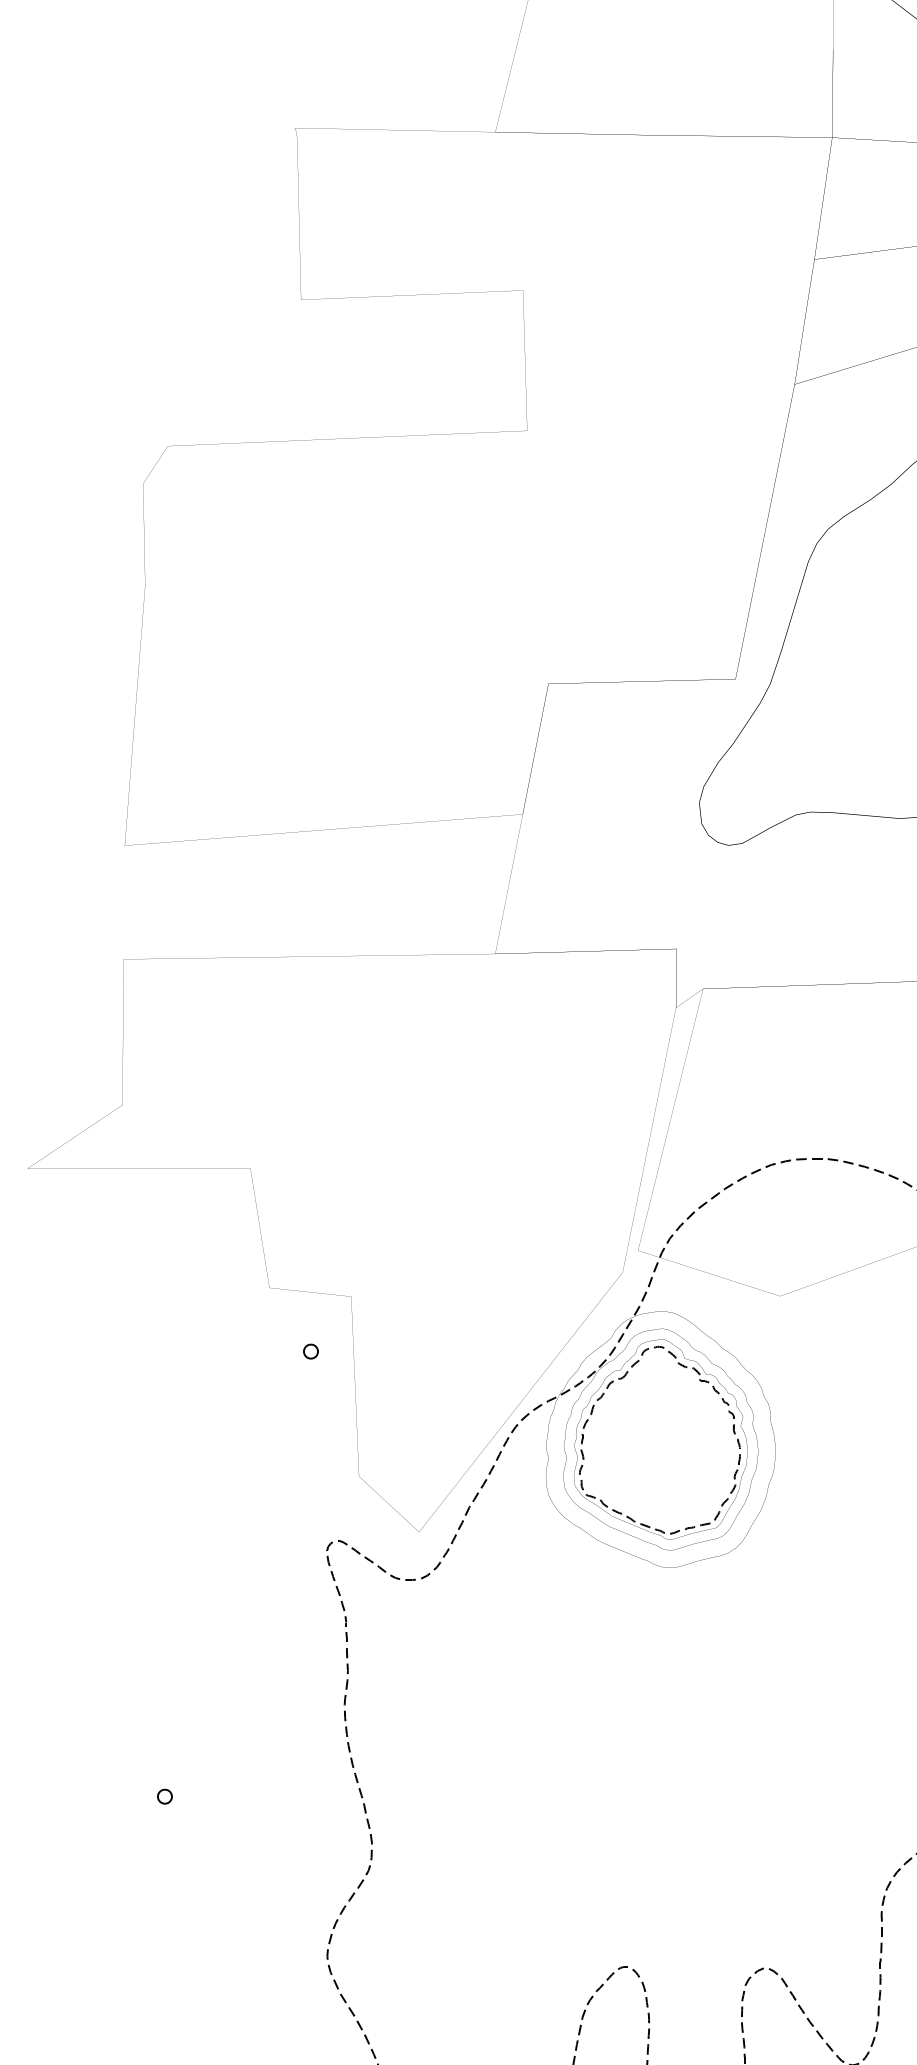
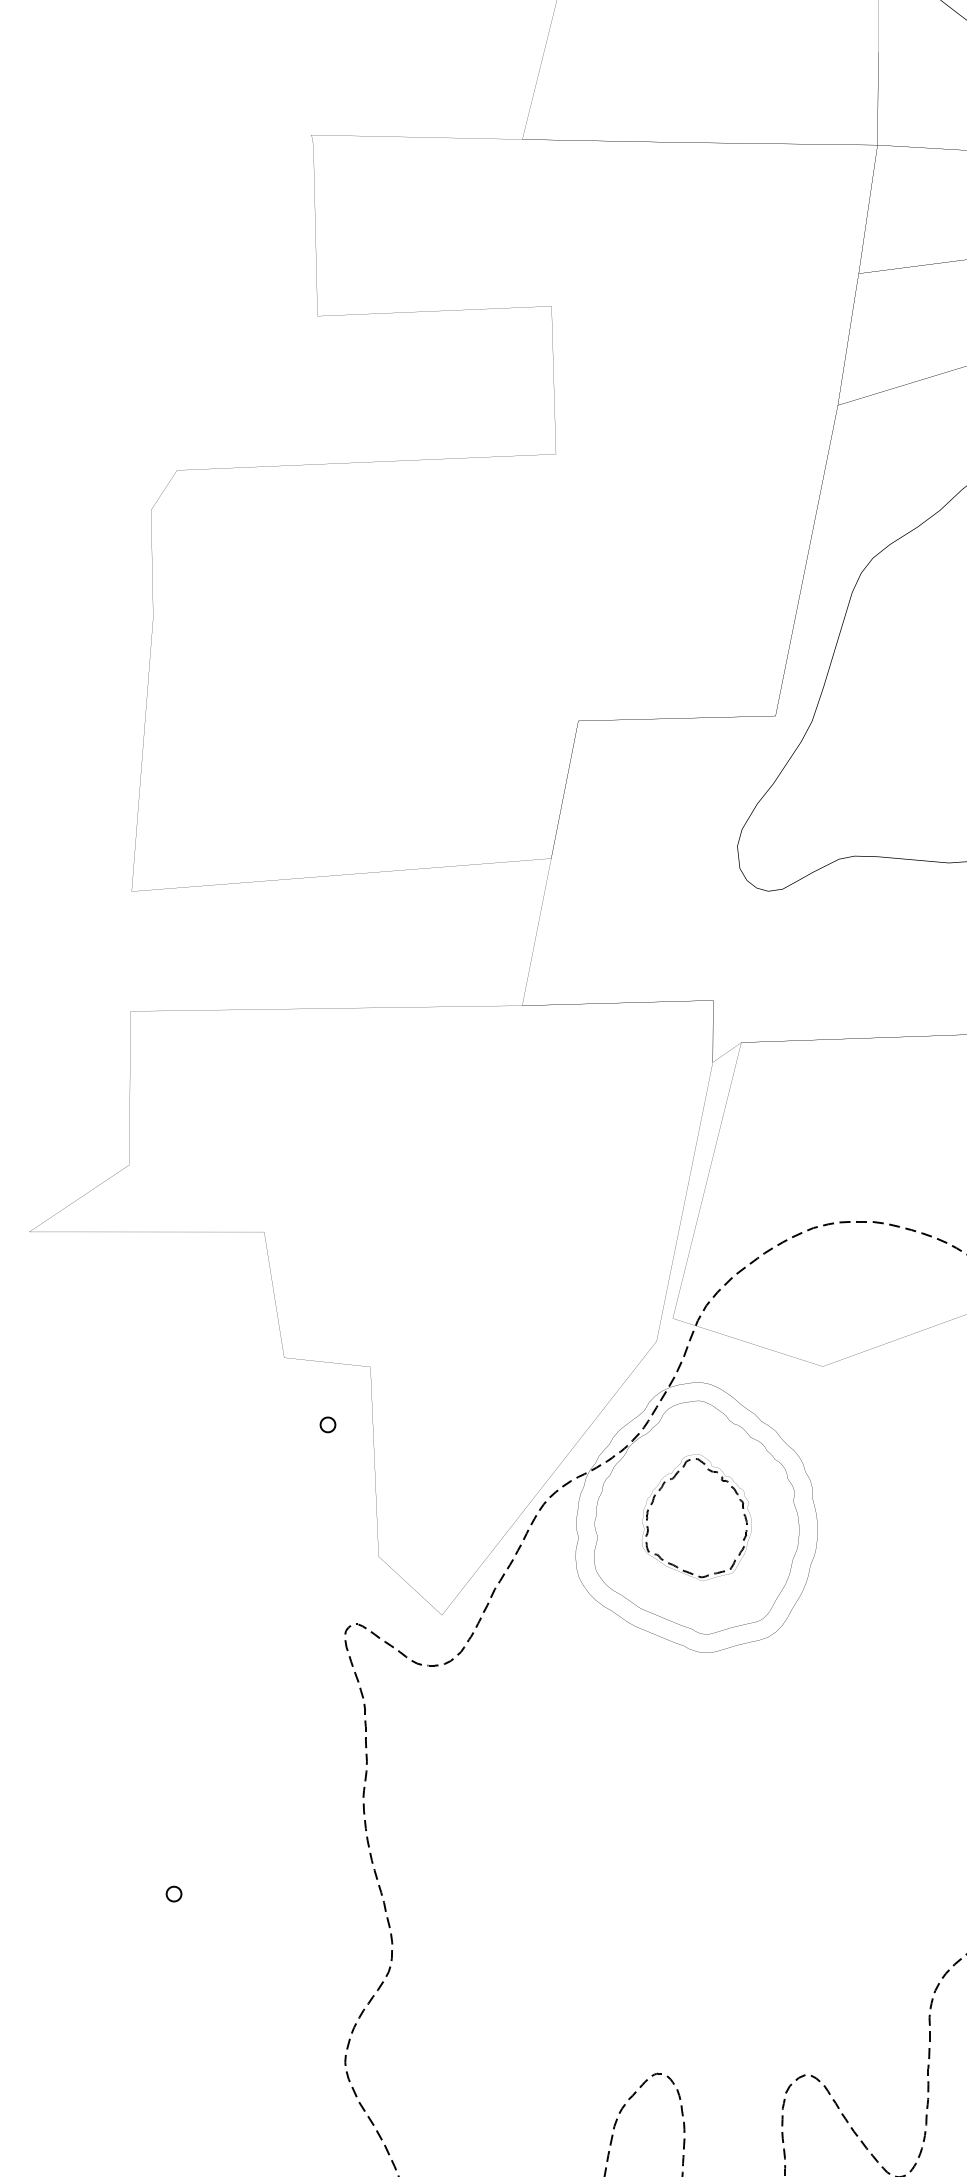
part: (660, 1439) -> (696, 1517), size x0.6

